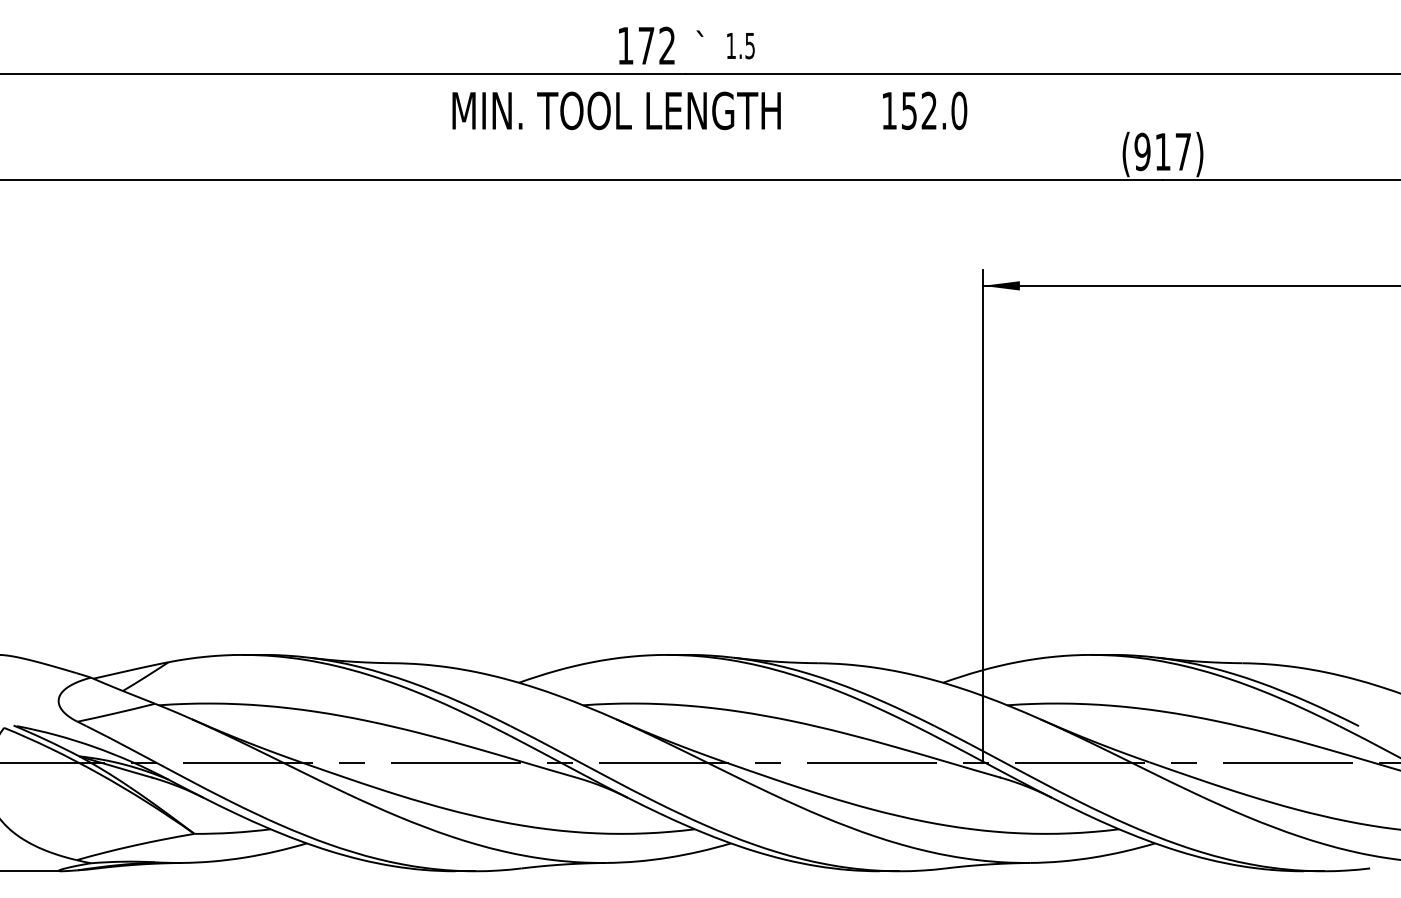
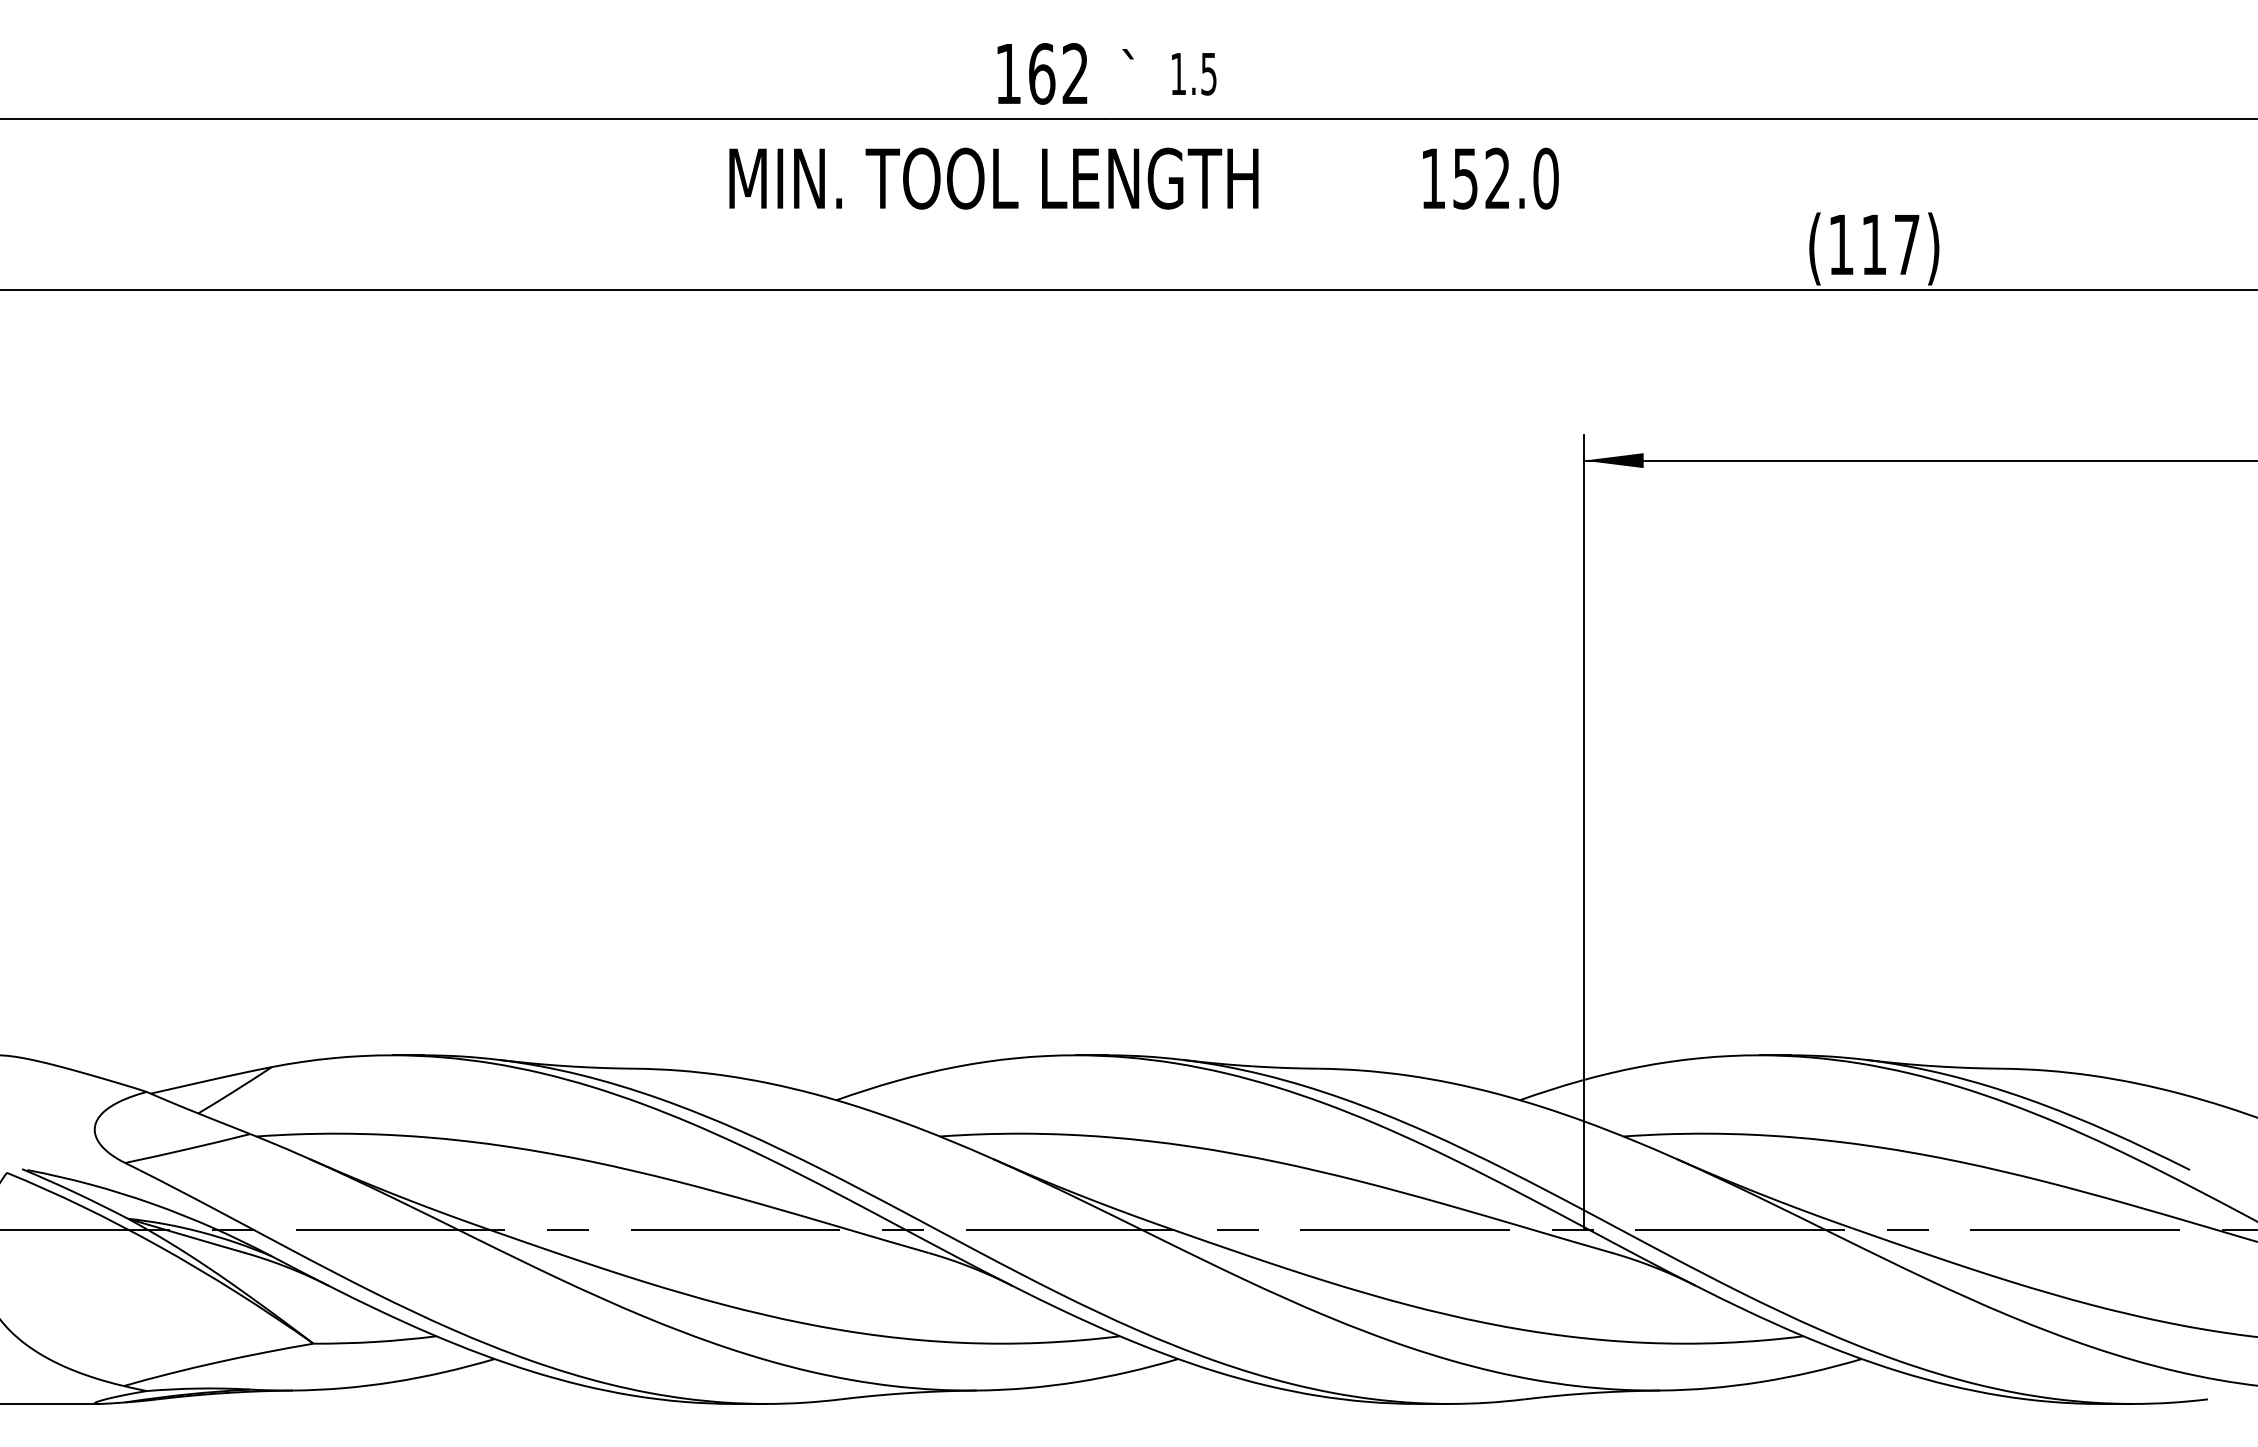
text: (646, 45) -> (1041, 73), 172 -> 162
text: (1142, 151) -> (1841, 244), (917) -> (117)

